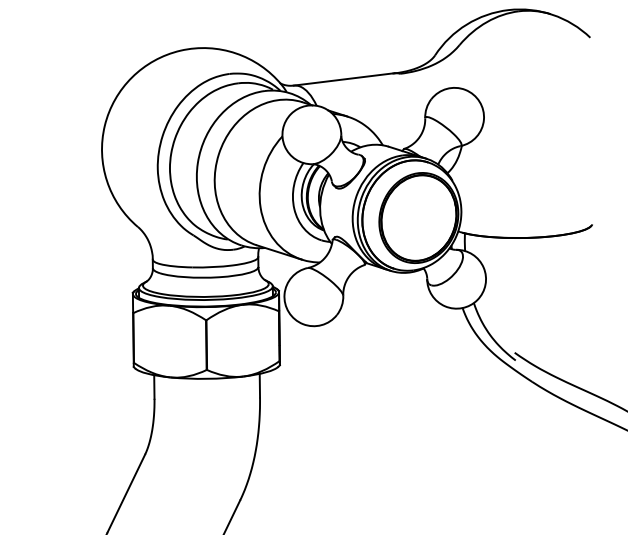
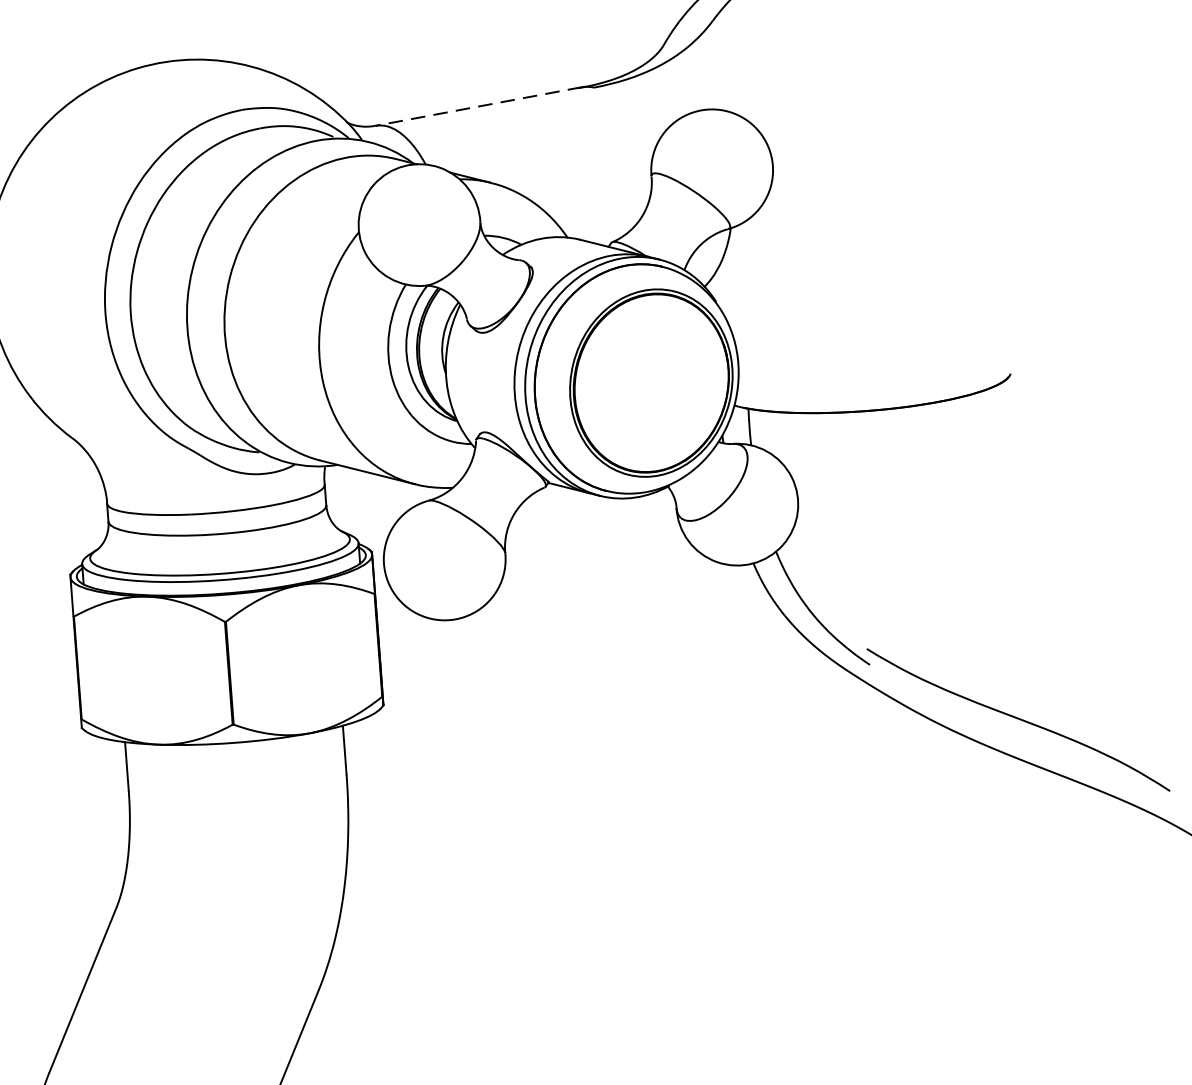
line: (344, 79) -> (479, 106), solid -> dashed

